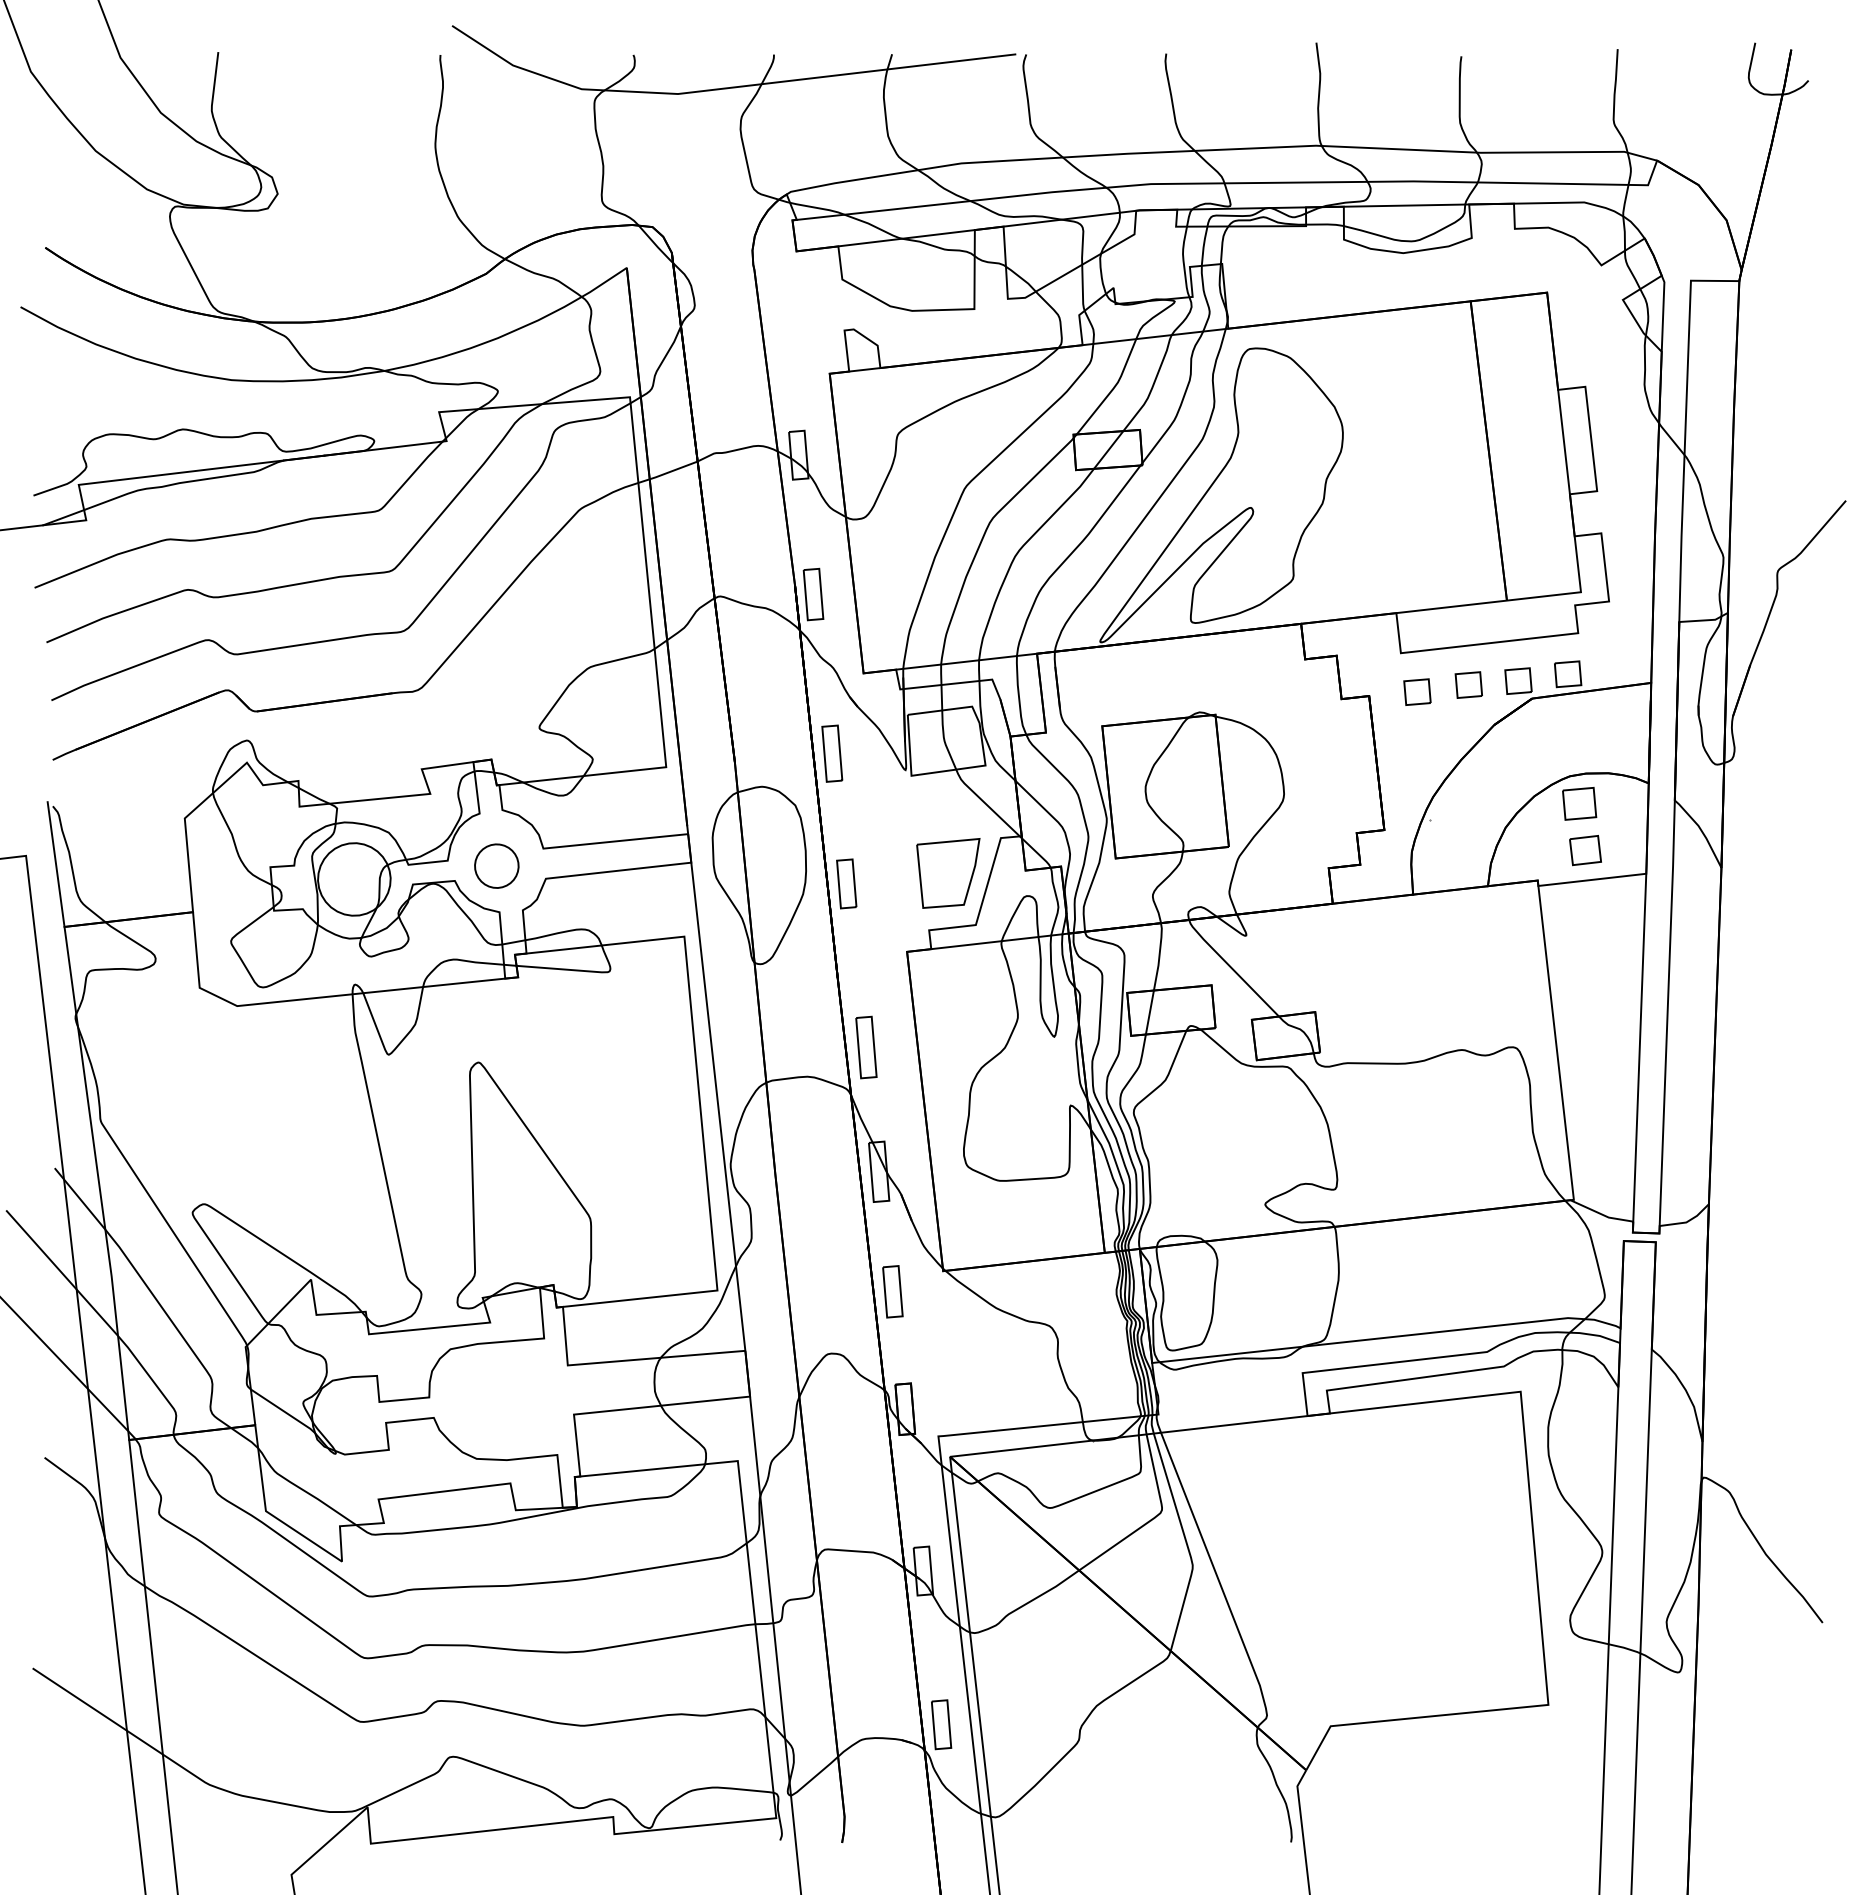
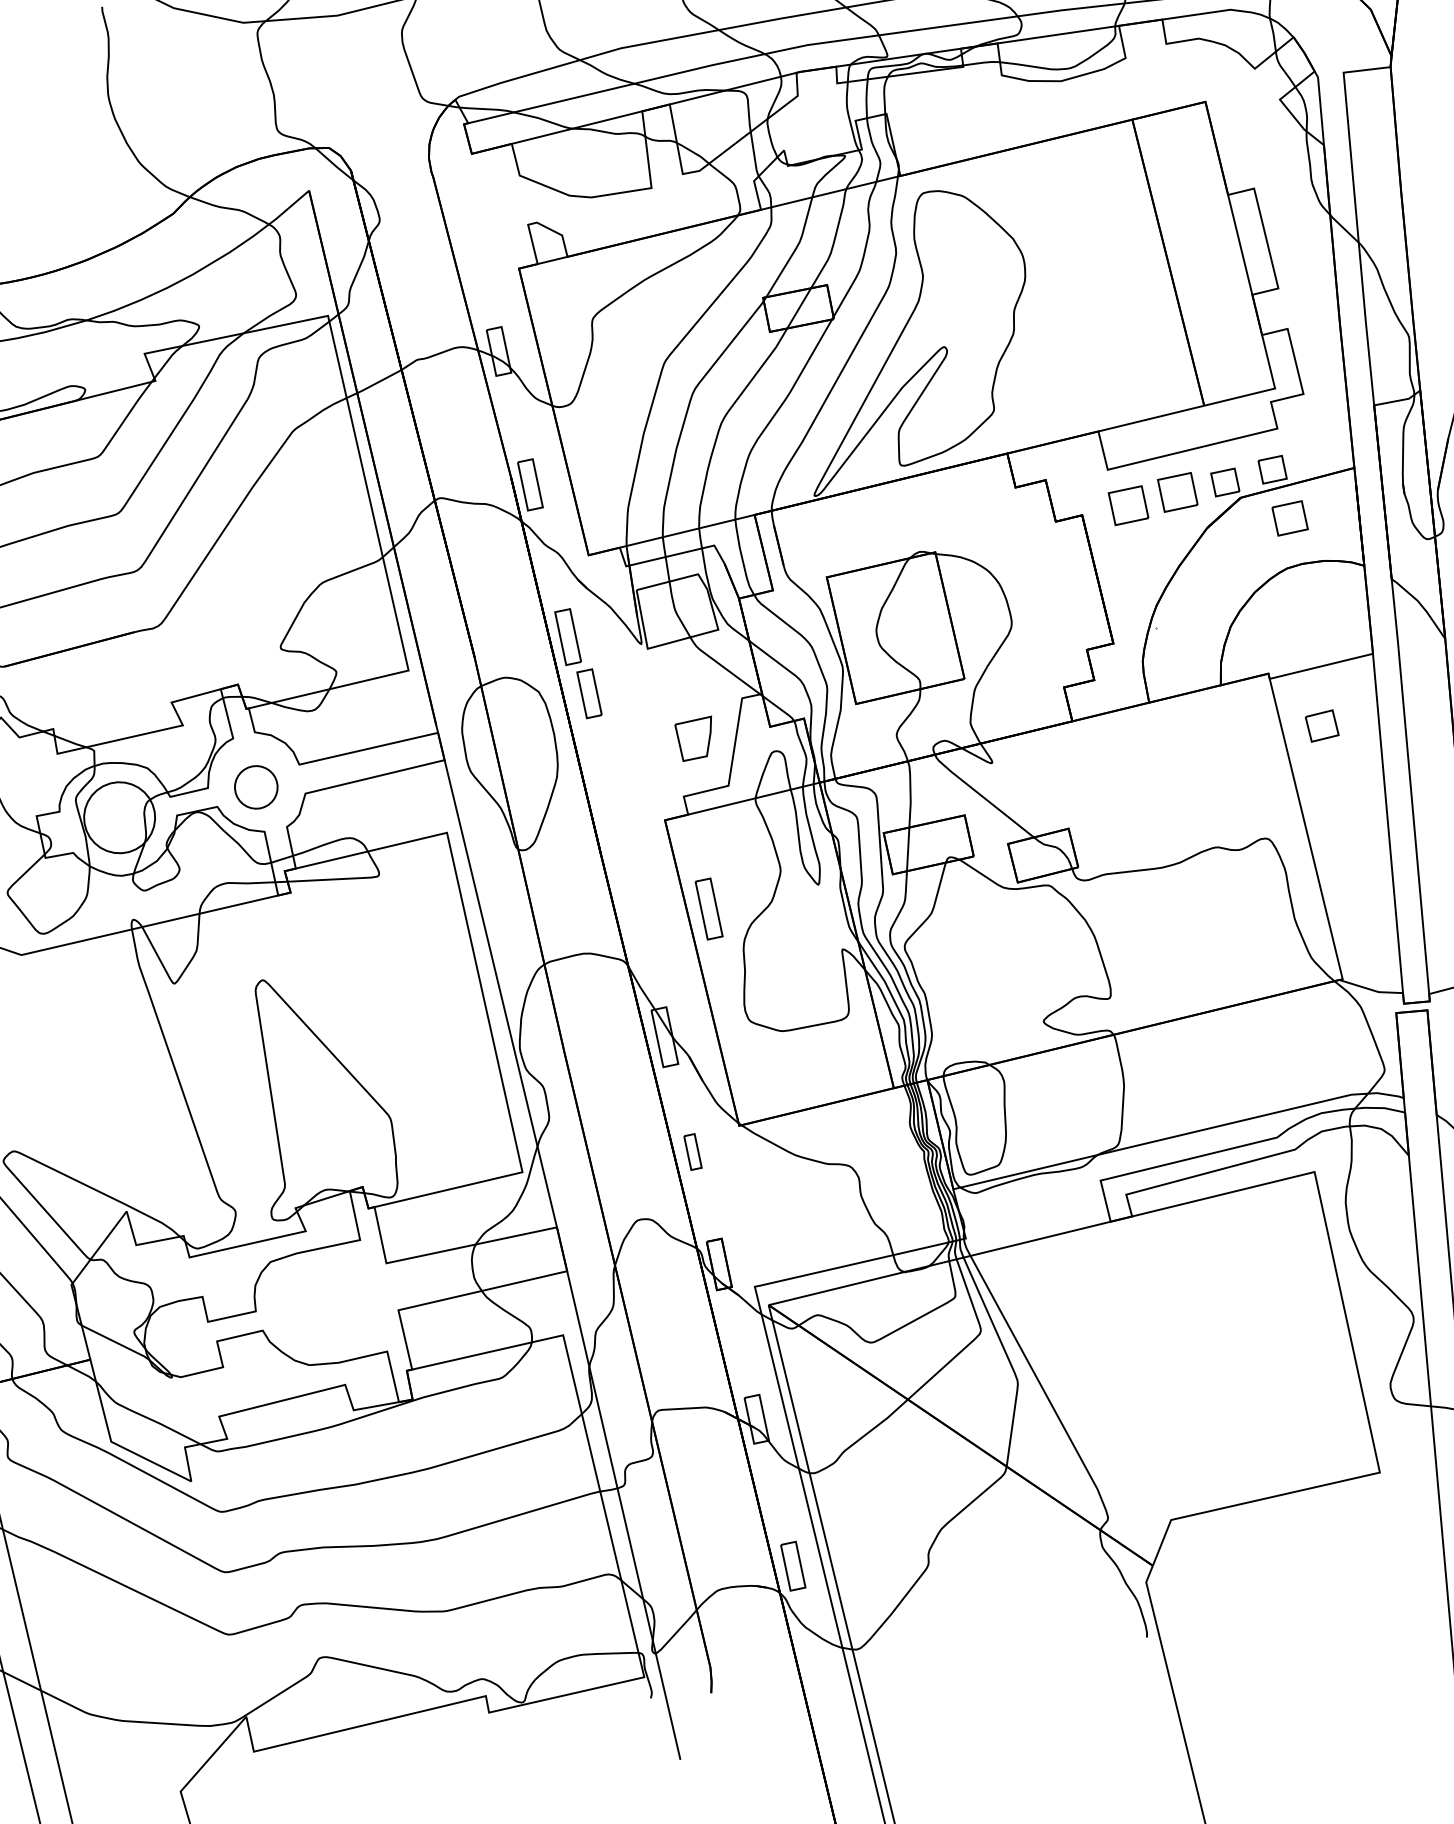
part: (1468, 684) -> (1177, 491), size x1.4
part: (1417, 691) -> (1128, 504), size x1.4
part: (1579, 803) -> (1289, 518), moved
part: (1585, 850) -> (1322, 726), moved
part: (948, 873) -> (695, 739), size x0.6
part: (846, 883) -> (589, 693), moved
part: (866, 1047) -> (709, 909), moved
part: (892, 1291) -> (692, 1151), size x0.7

